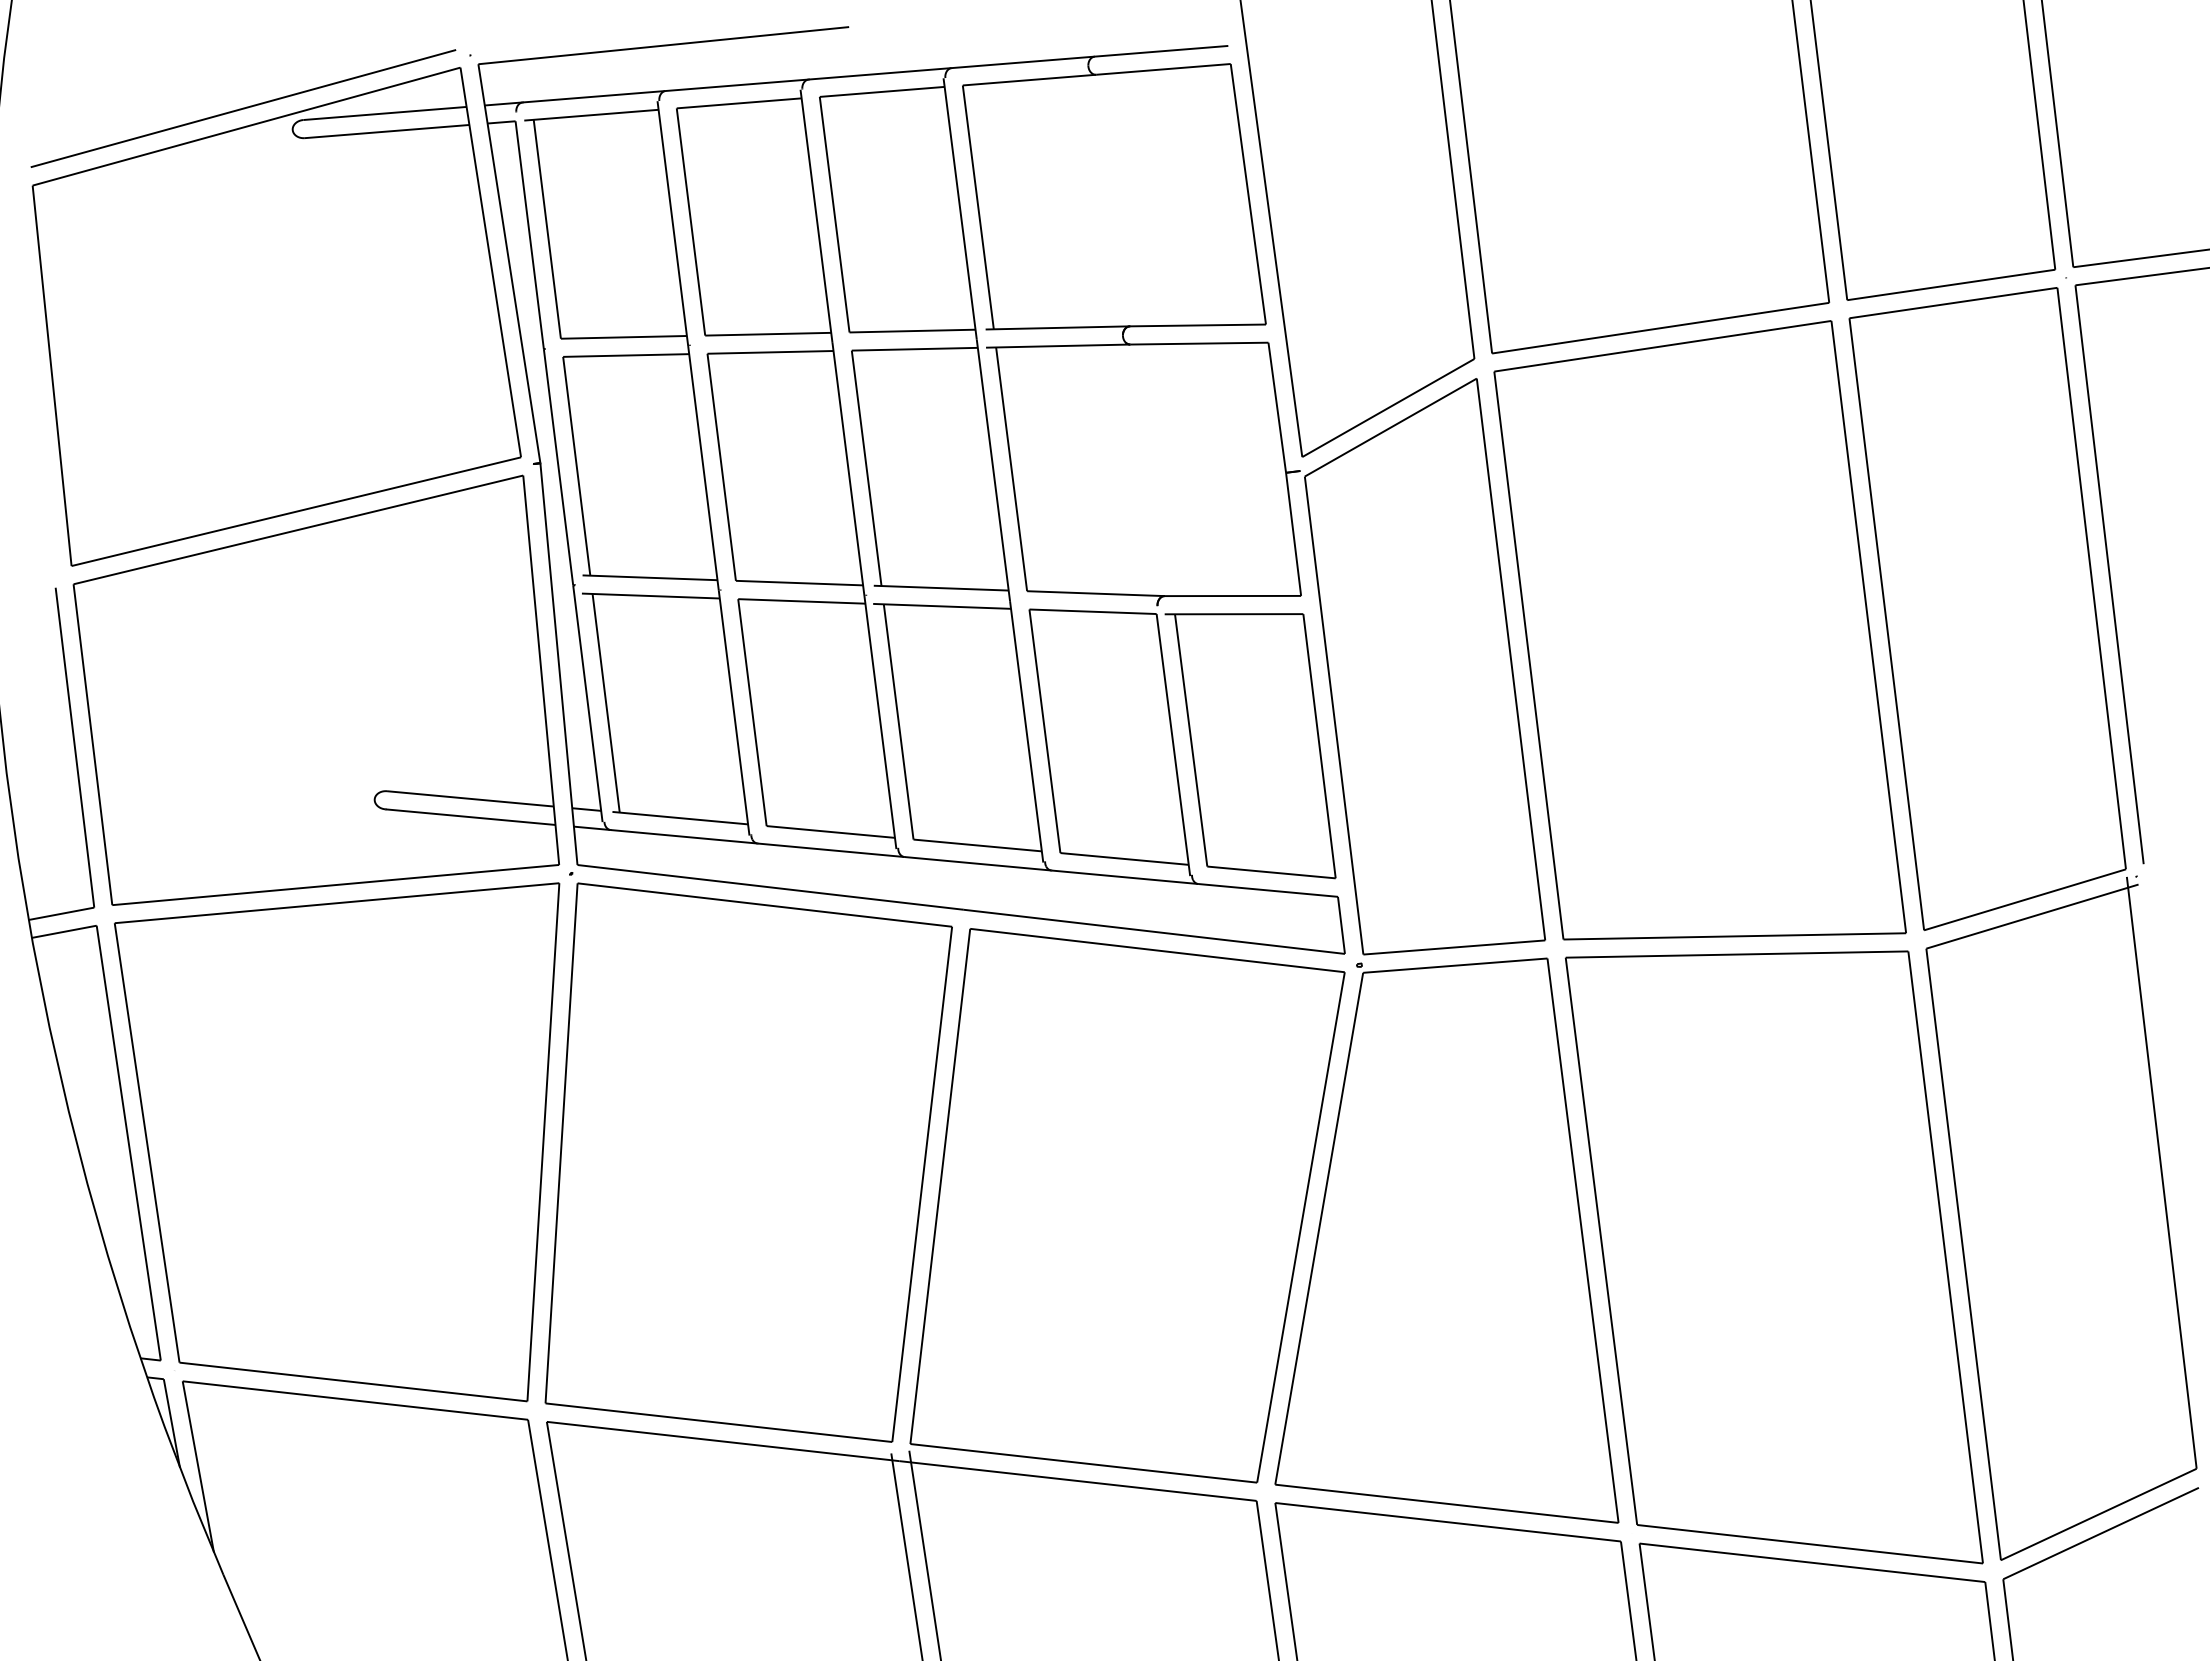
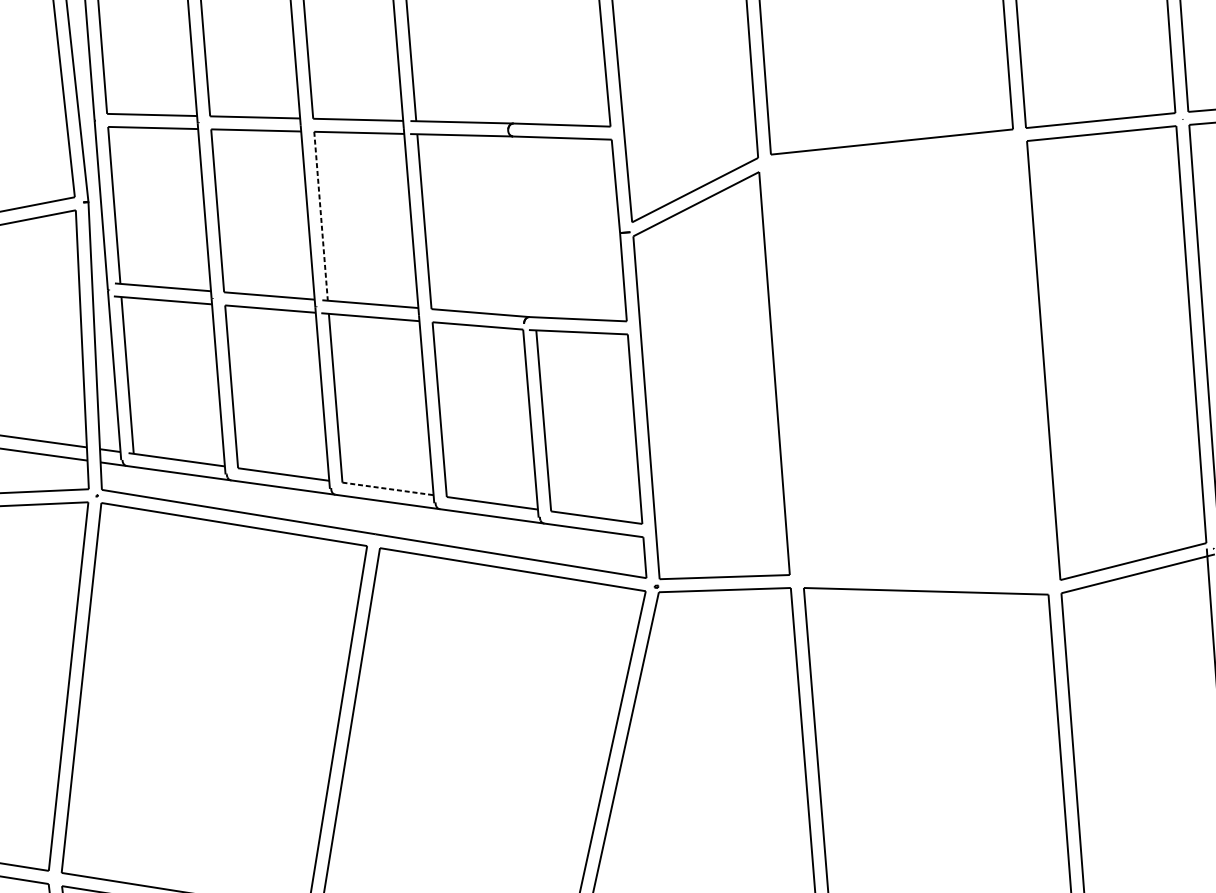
line: (866, 468) -> (320, 216), solid -> dashed
part: (1699, 630) -> (909, 358), removed
line: (978, 845) -> (388, 488), solid -> dashed

